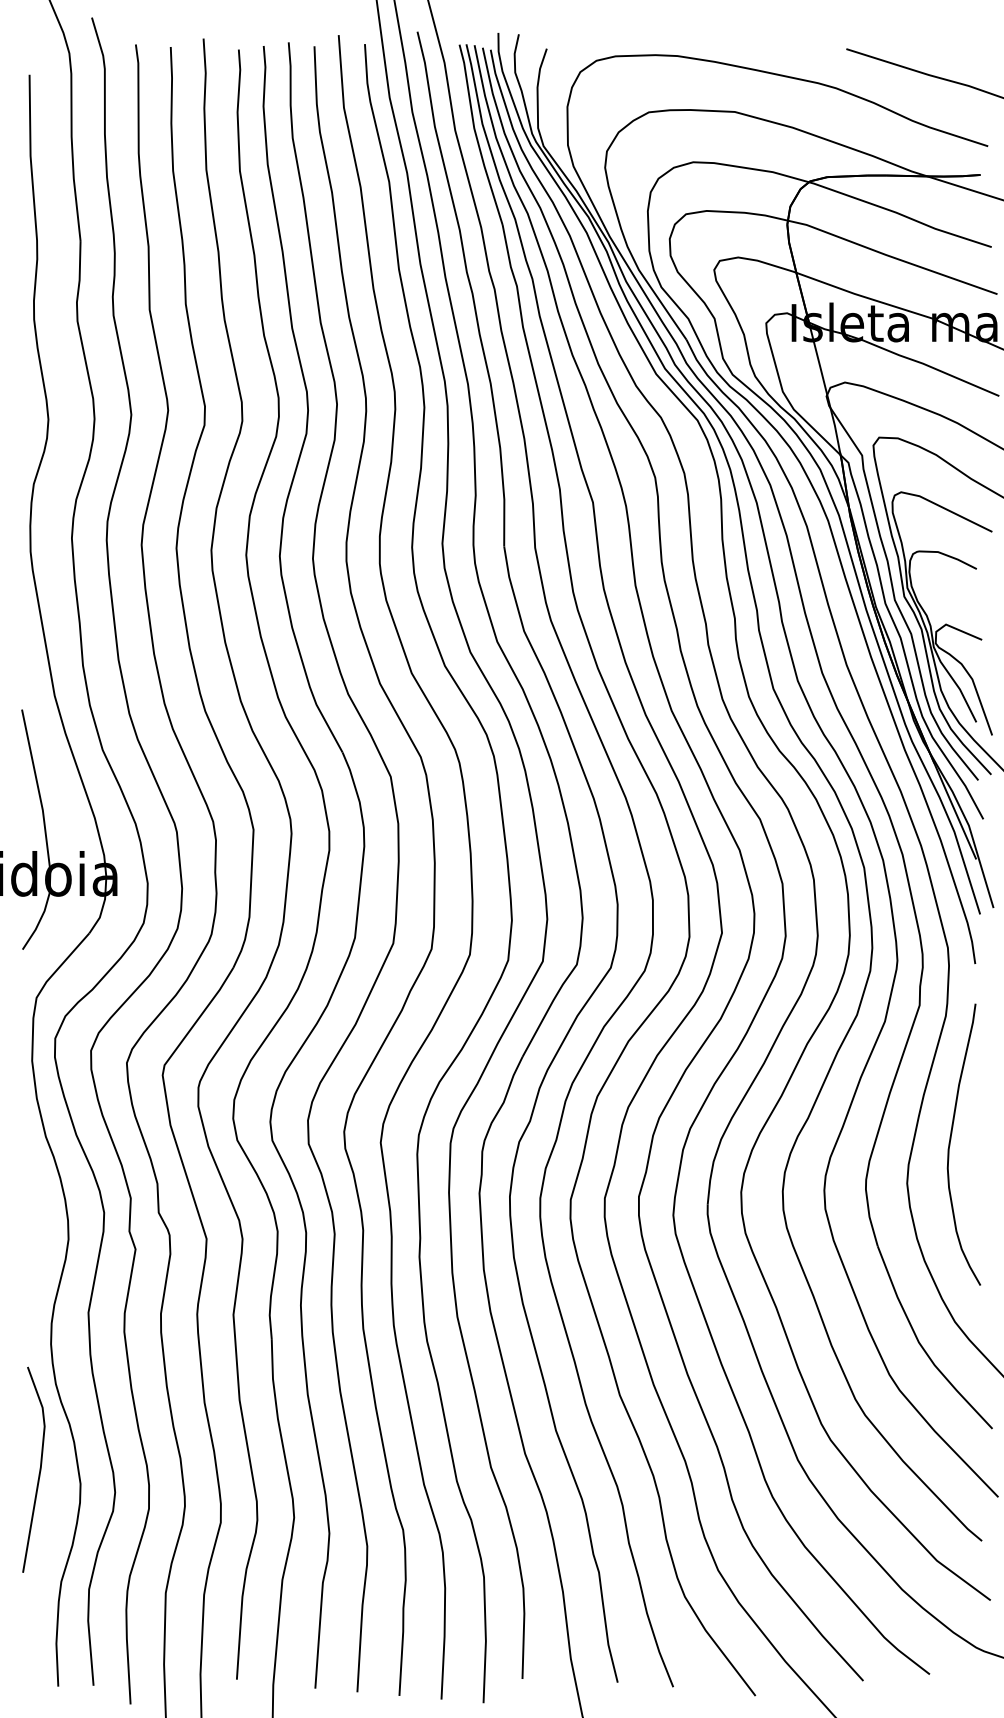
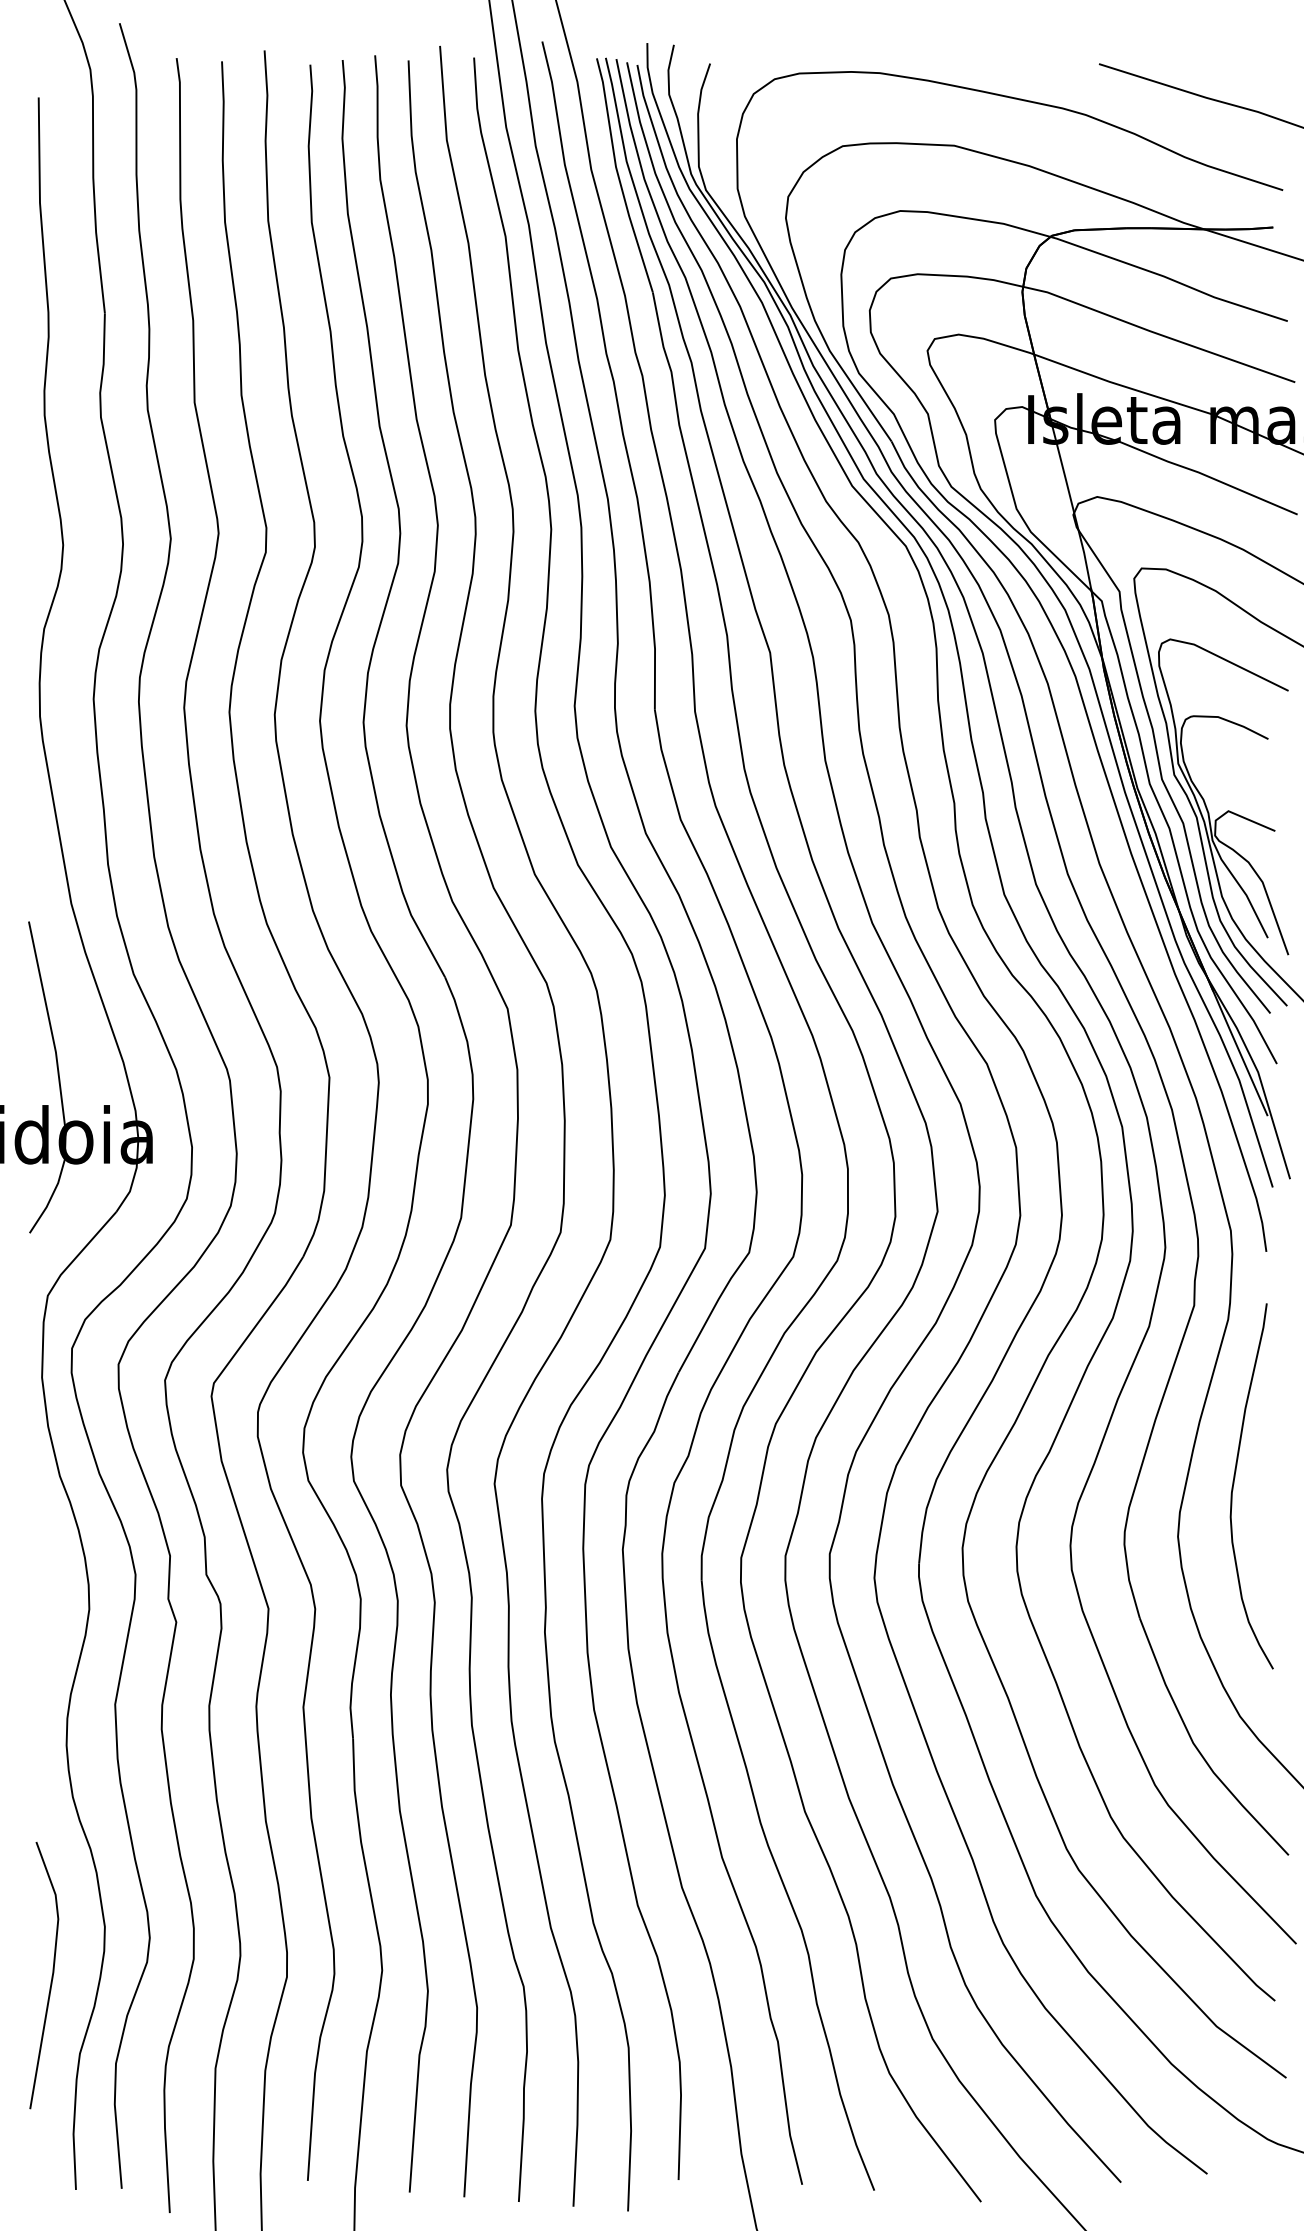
line: (39, 1469) -> (51, 1975), moved

